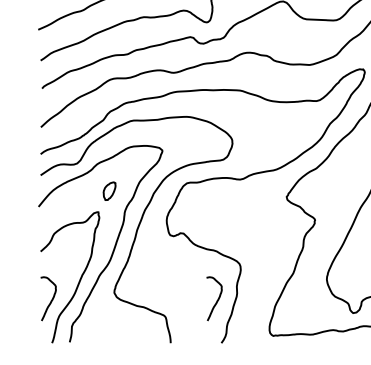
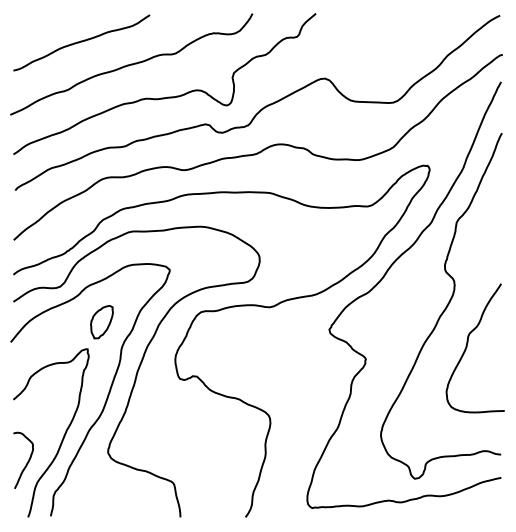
part: (109, 191) -> (101, 322), size x1.43
curve: (216, 300) -> (239, 462), removed

